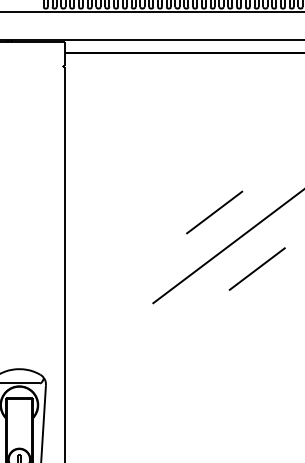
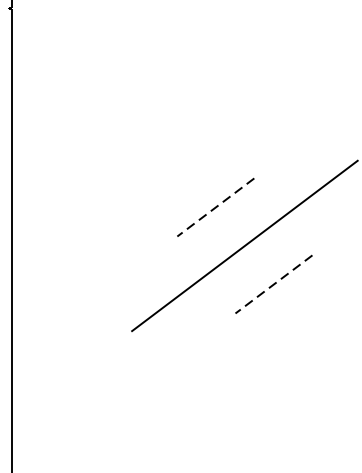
line: (214, 212) -> (215, 207), solid -> dashed
line: (256, 269) -> (272, 285), solid -> dashed

